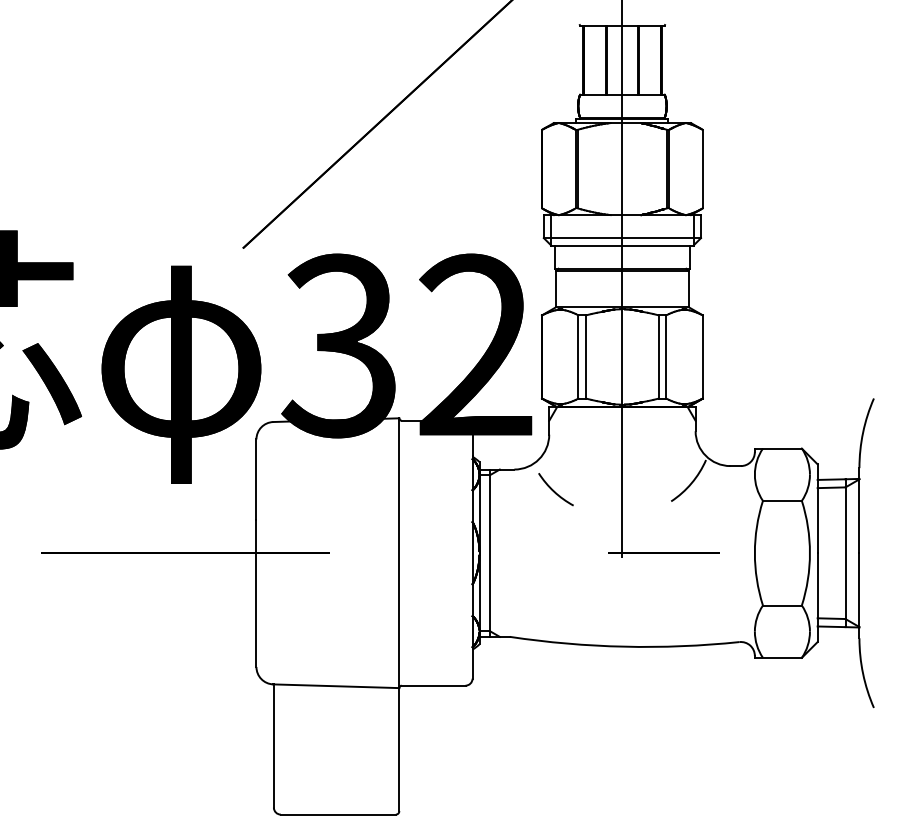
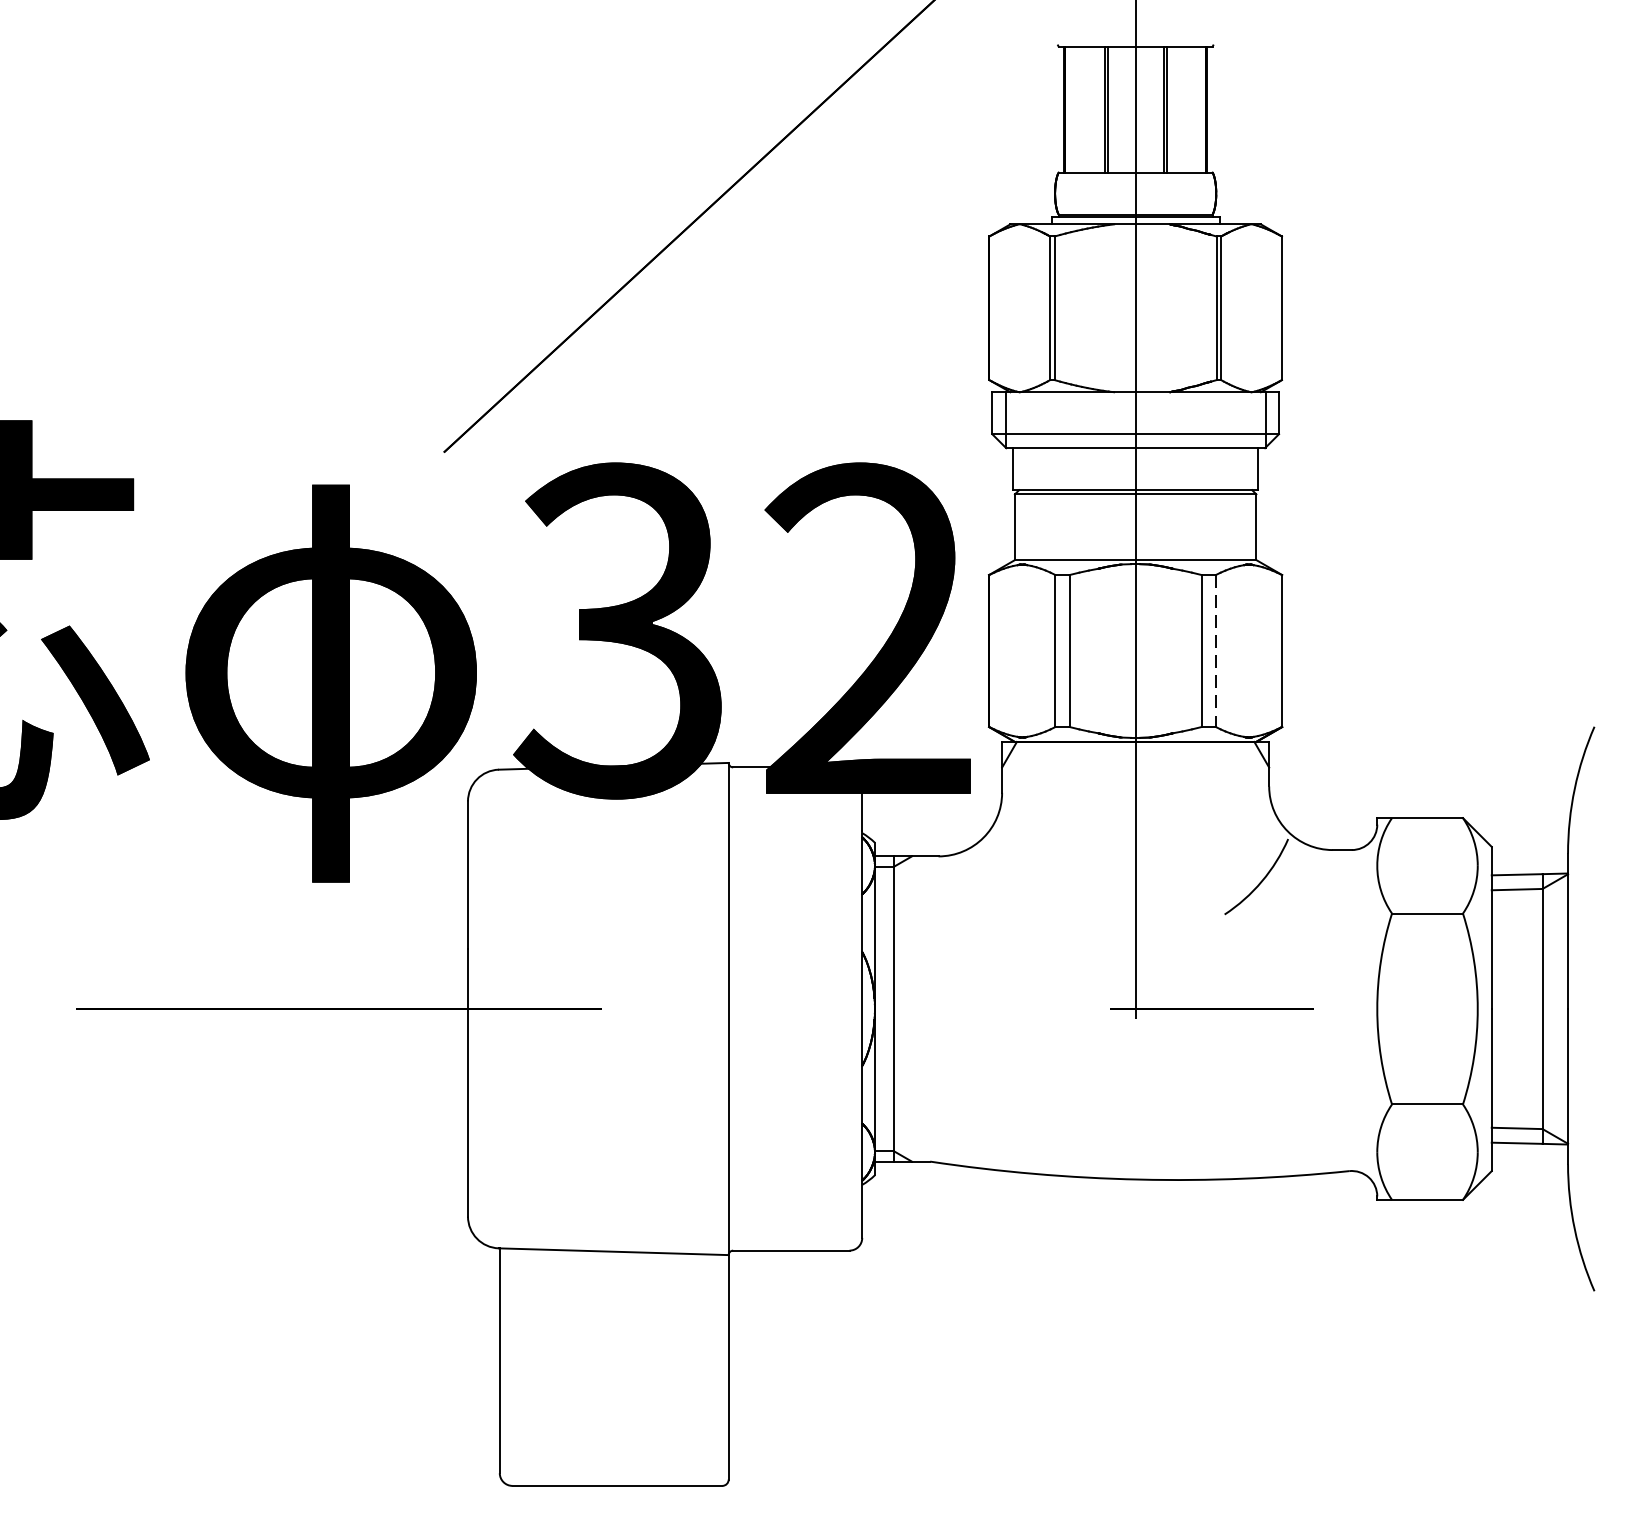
line: (666, 356) -> (1216, 650), solid -> dashed
arc: (554, 490) -> (1011, 894), removed

